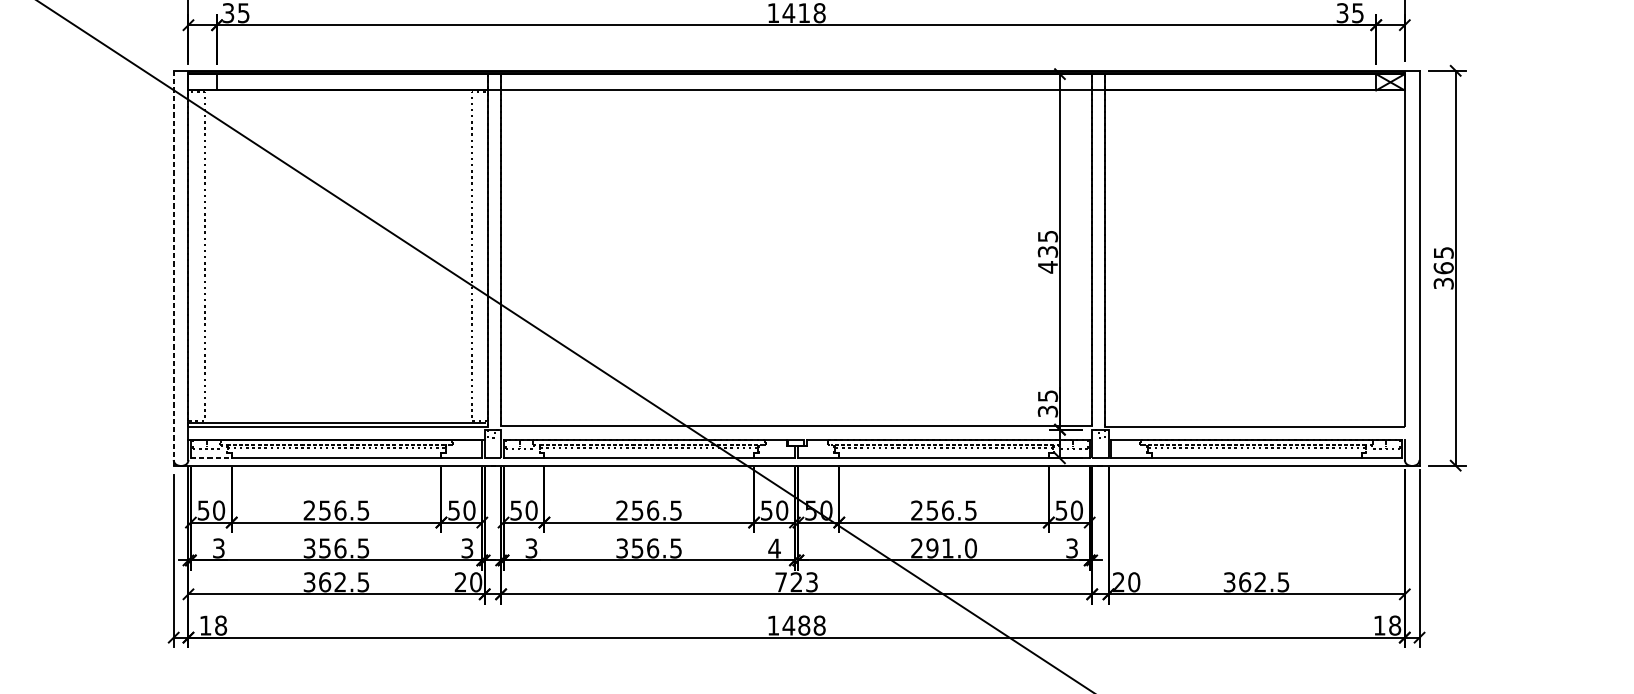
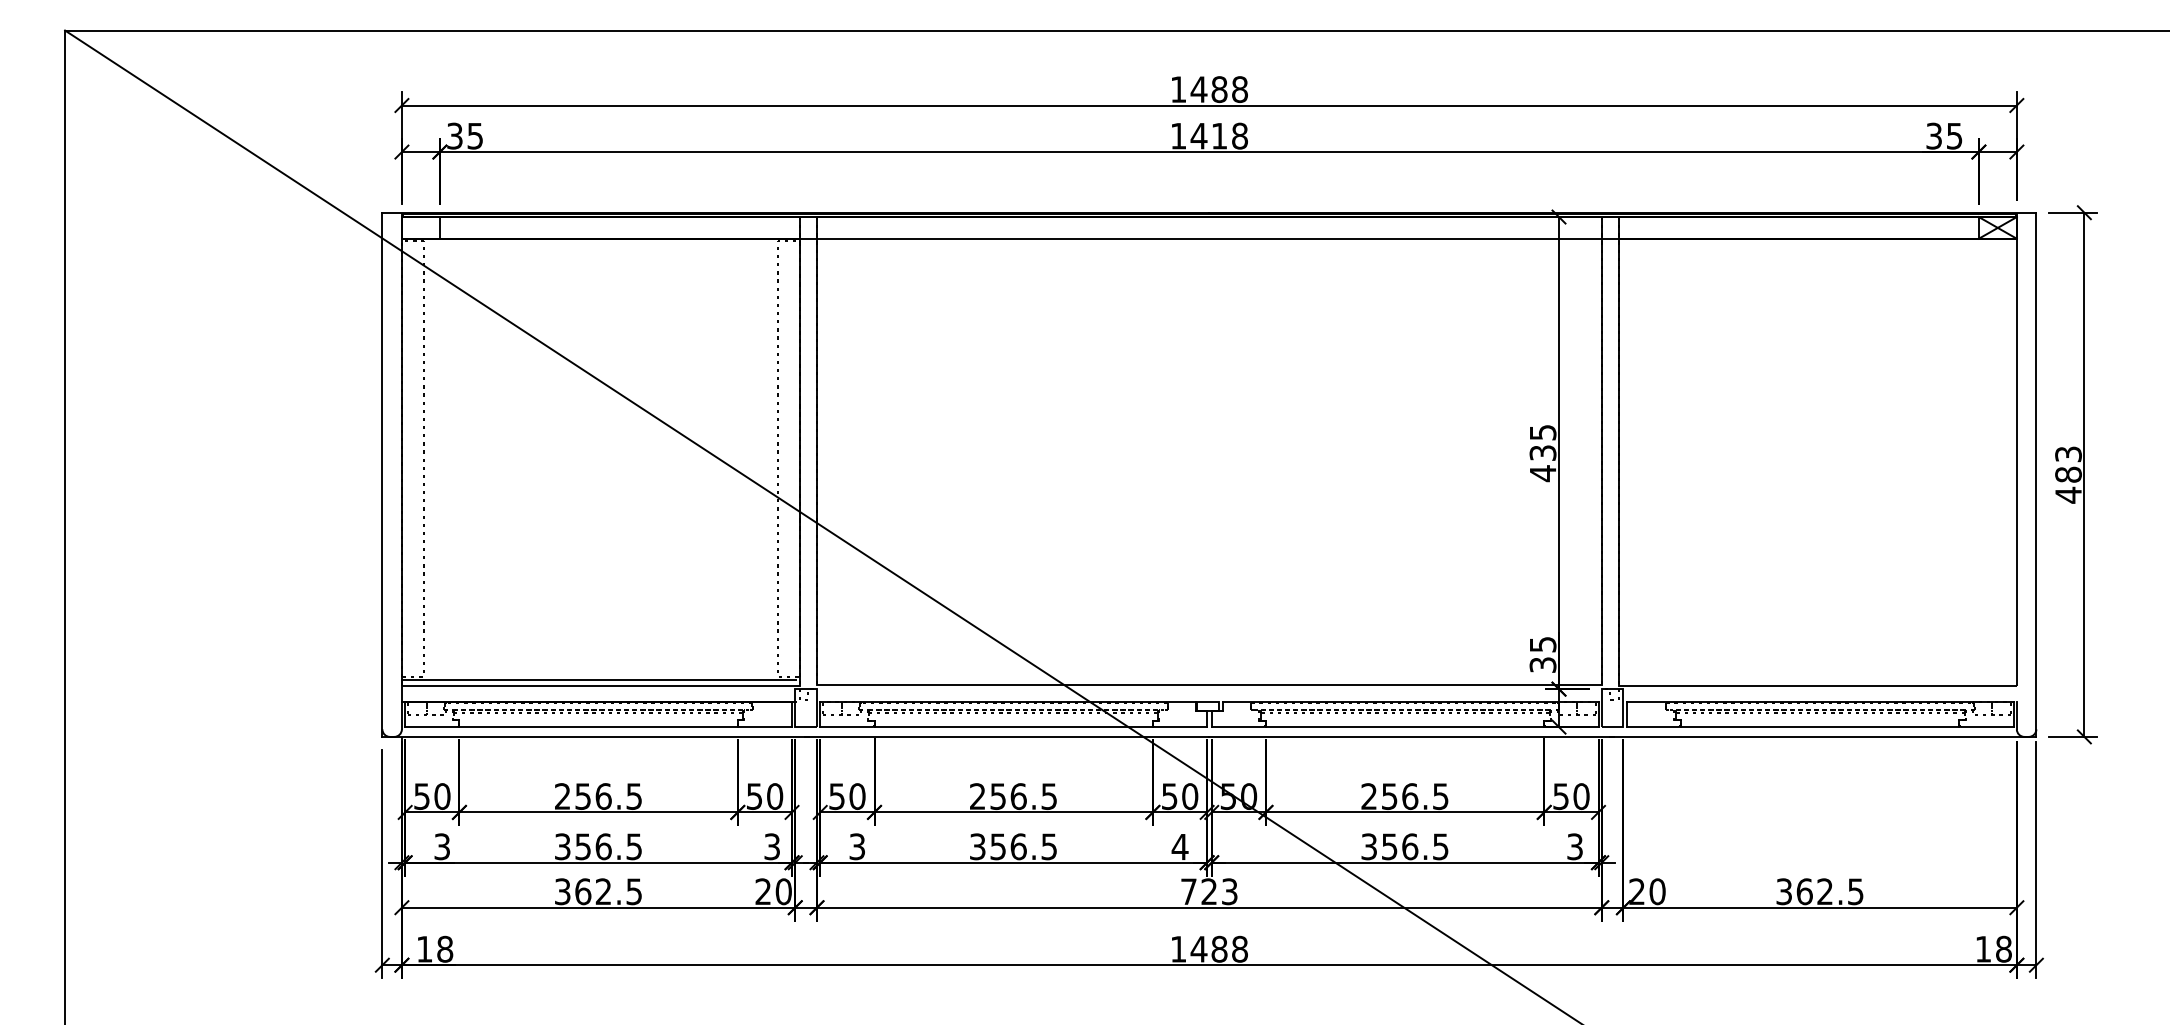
line: (173, 268) -> (382, 475), dashed -> solid
text: (1443, 268) -> (2068, 474), 365 -> 483
line: (211, 458) -> (432, 727), dashed -> solid
text: (943, 548) -> (1404, 846), 291.0 -> 356.5

